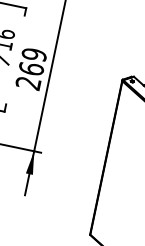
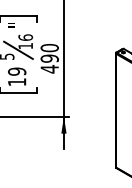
text: (31, 68) -> (49, 58), 269 -> 490

